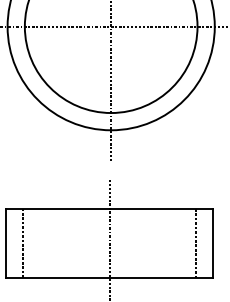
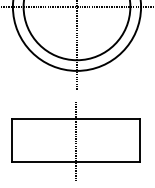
line: (23, 242) -> (22, 140), removed
line: (196, 242) -> (129, 140), removed

